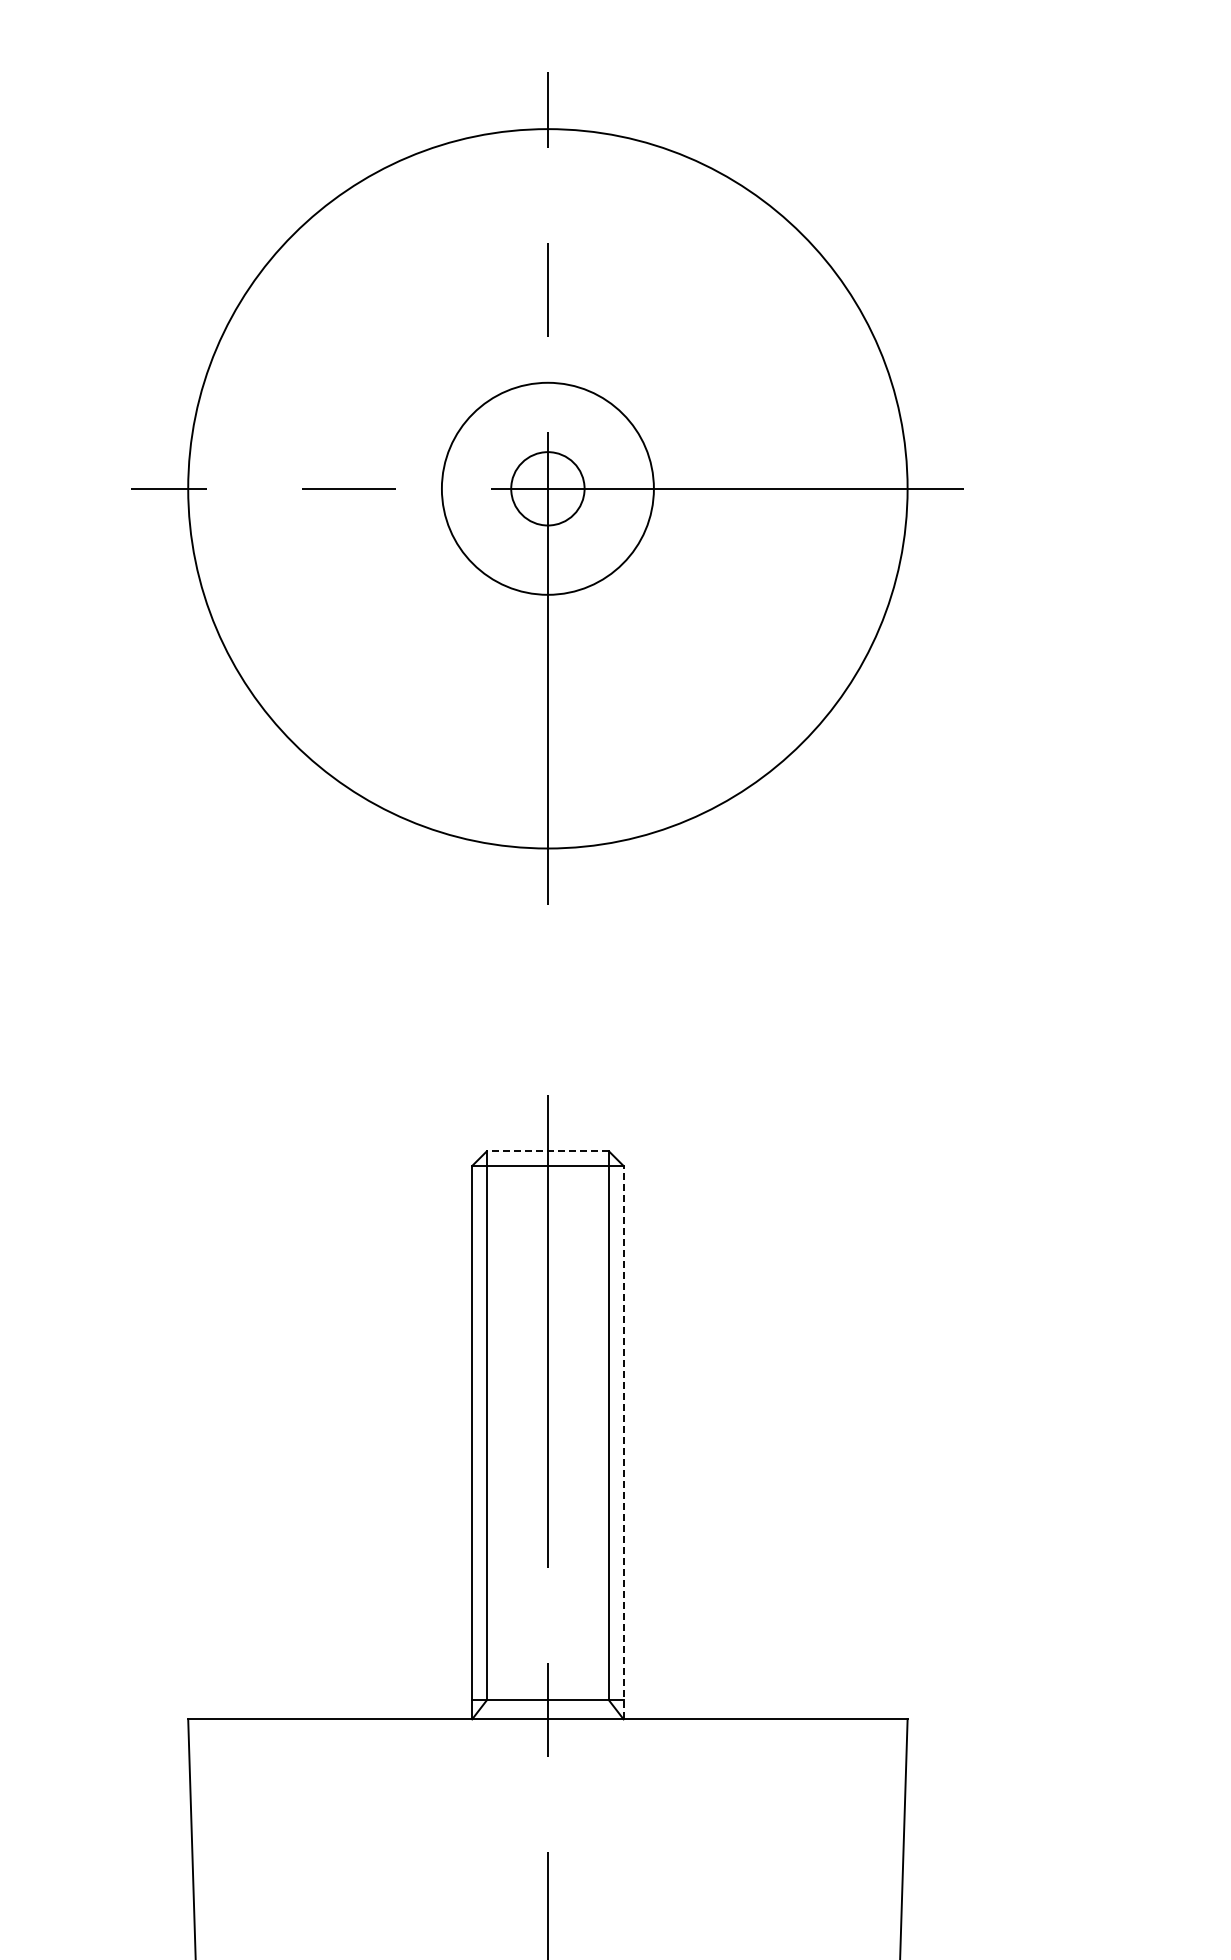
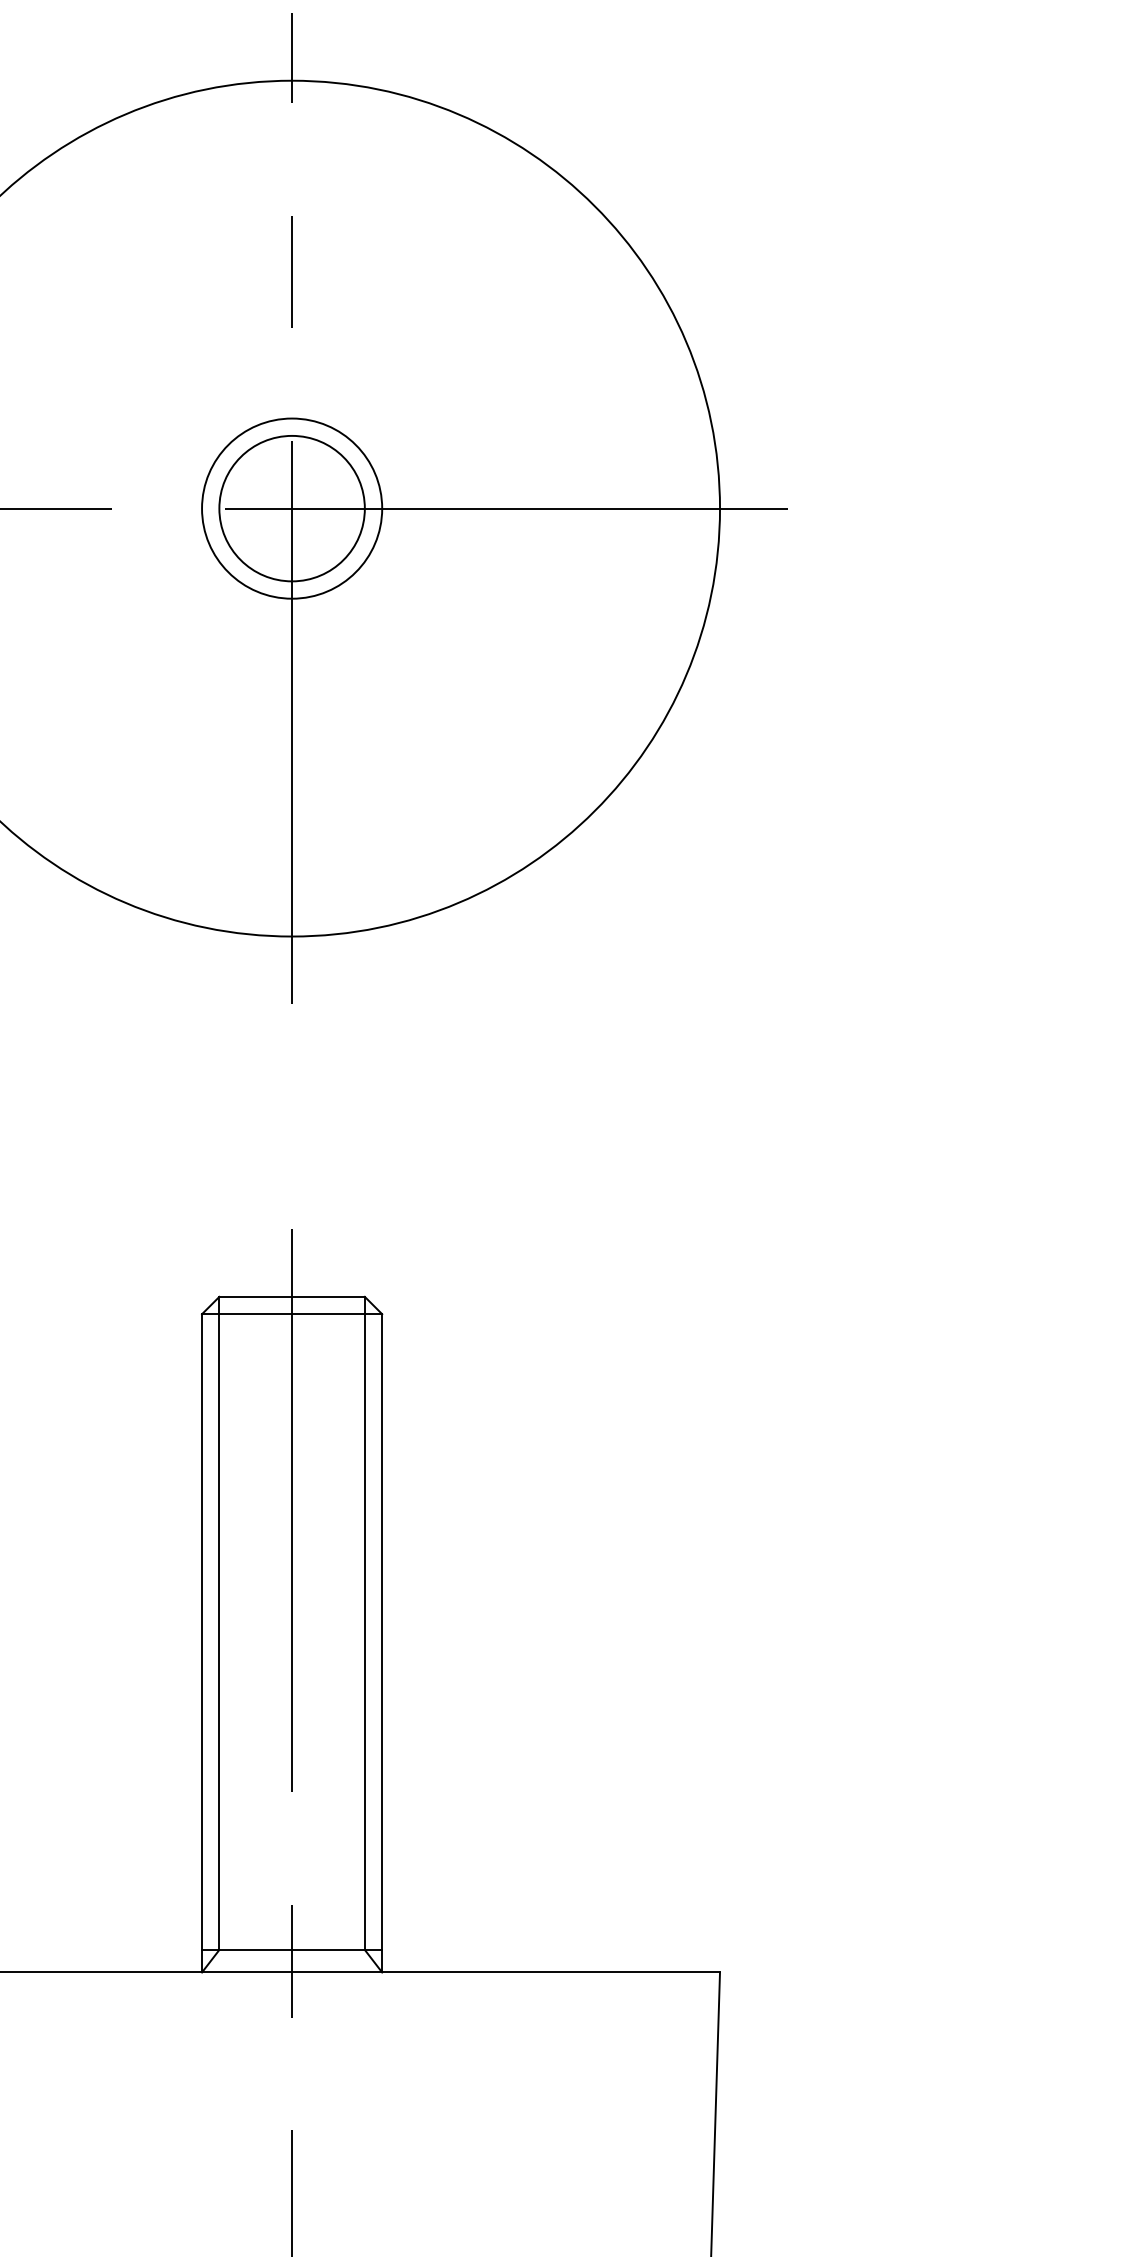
circle: (547, 488) -> (291, 508), size x0.71
circle: (547, 488) -> (291, 508), size x1.67
line: (547, 1151) -> (291, 1296), dashed -> solid
line: (623, 1442) -> (382, 1643), dashed -> solid

